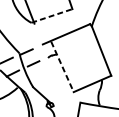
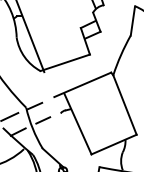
line: (52, 15) -> (65, 62), dashed -> solid
line: (62, 67) -> (78, 124), dashed -> solid

